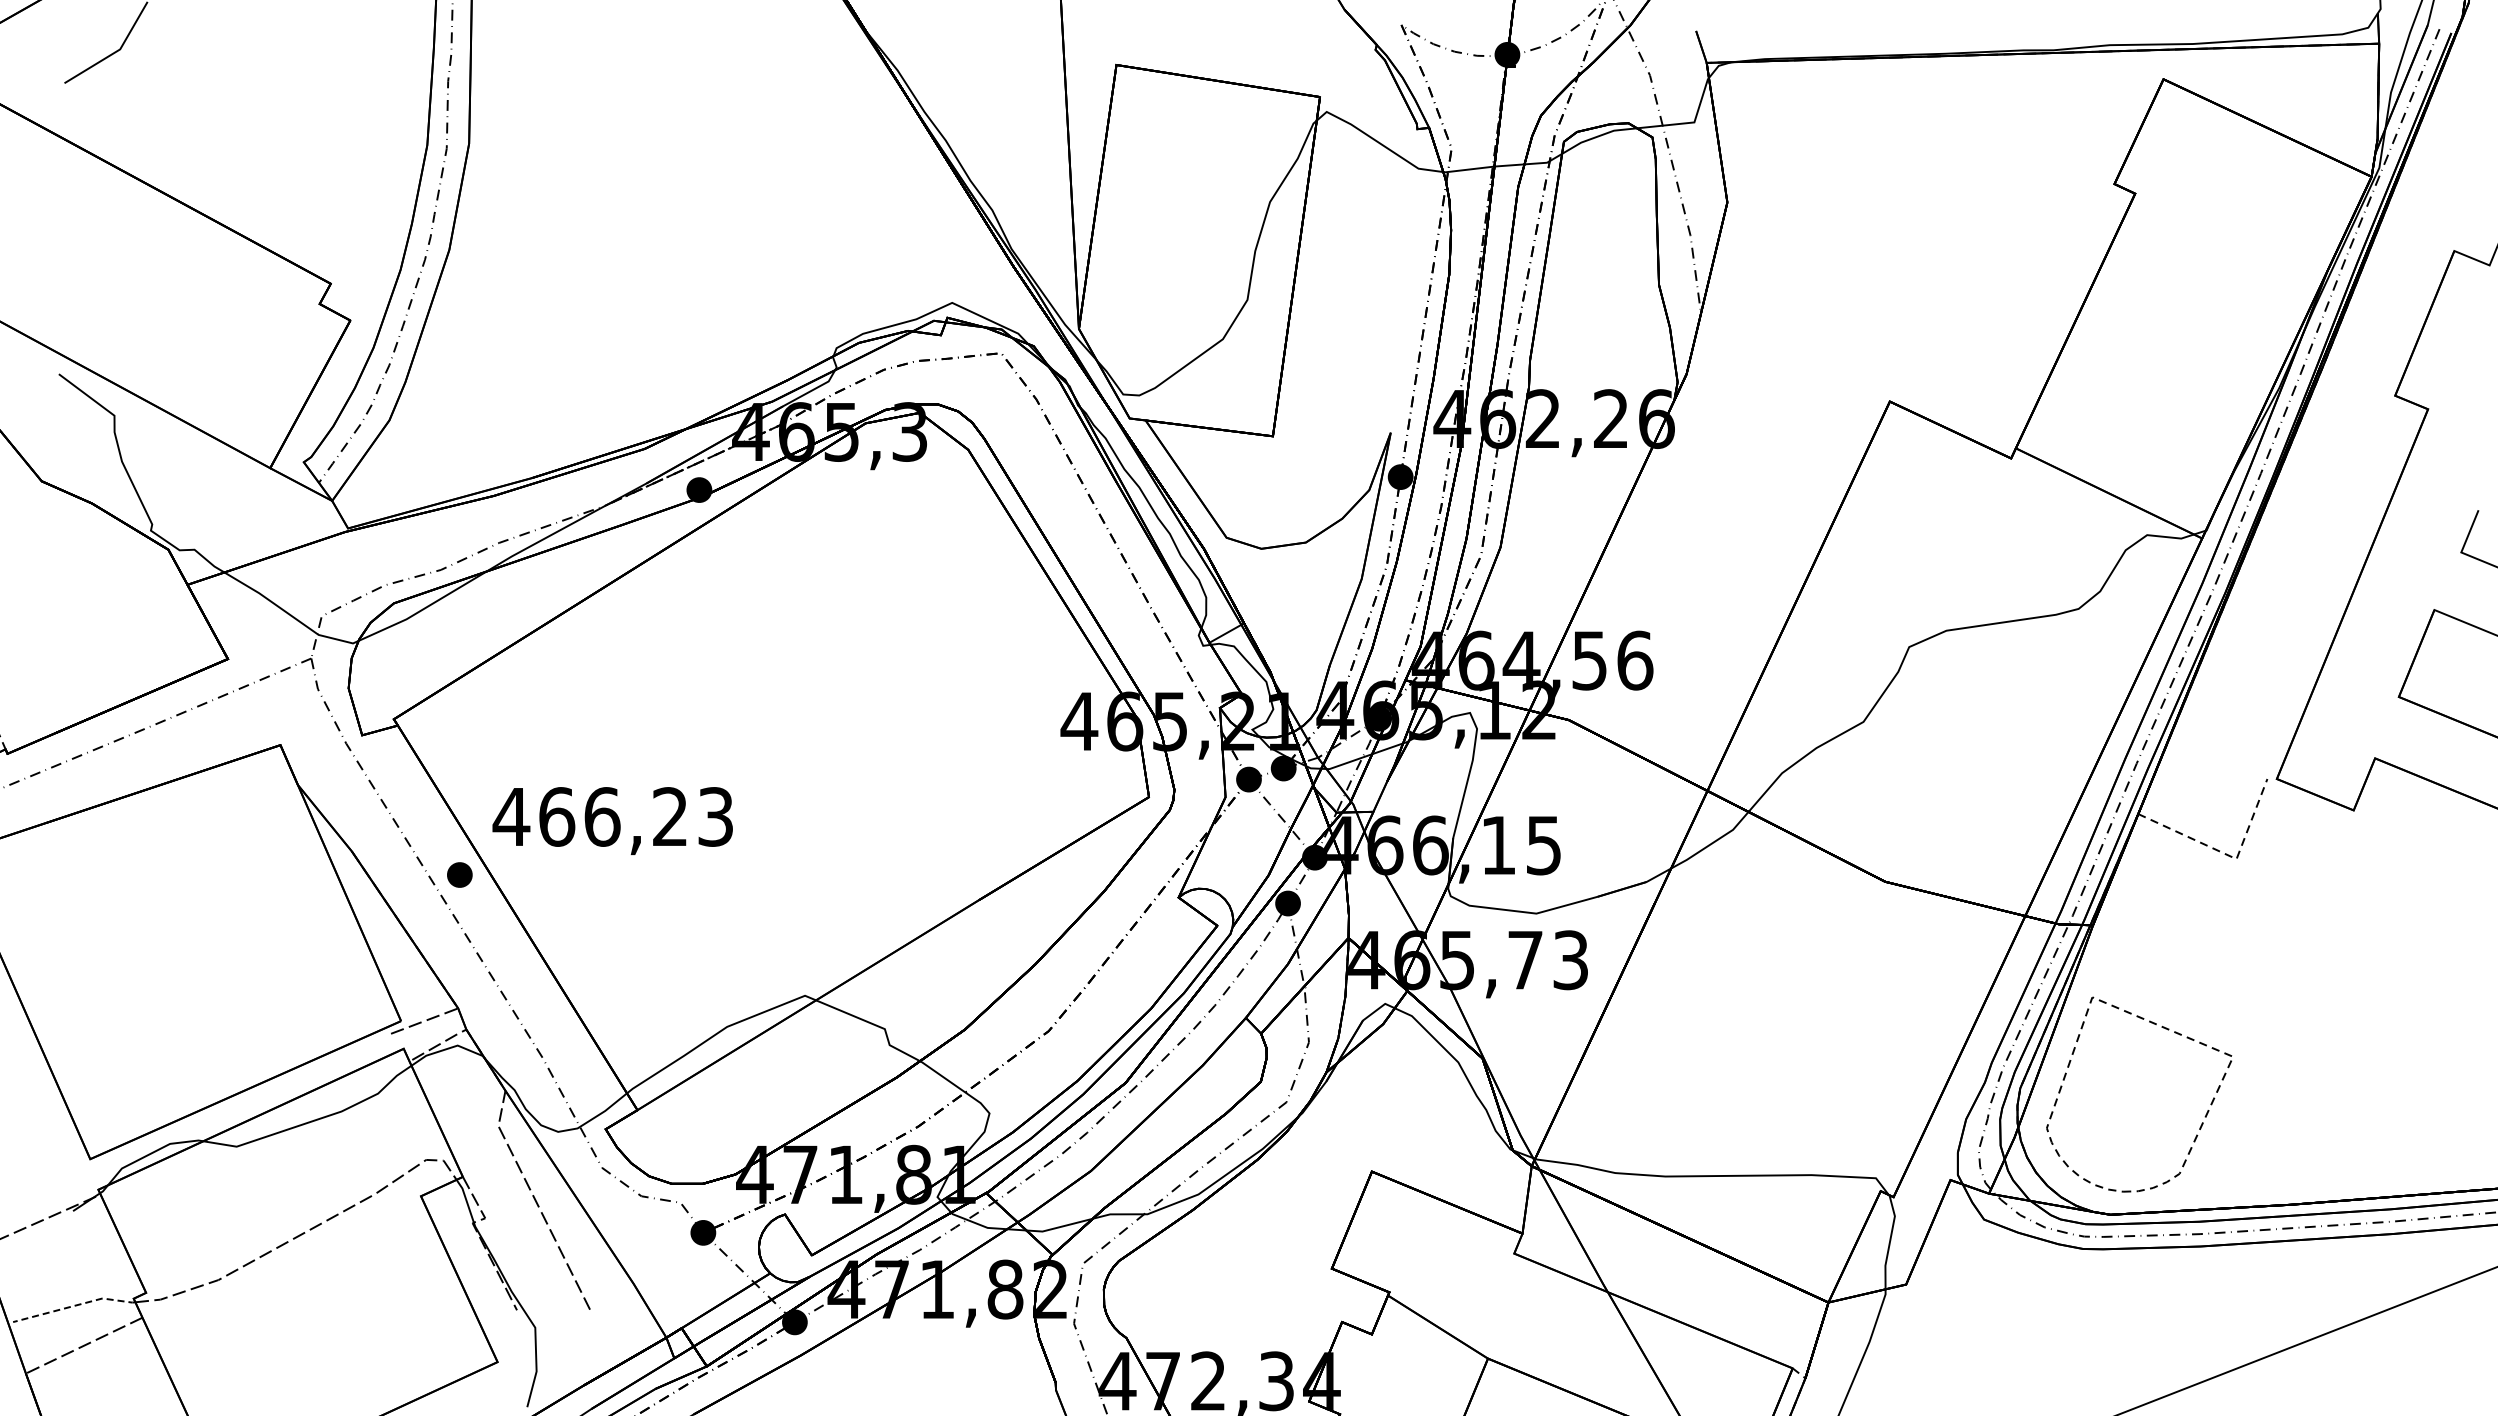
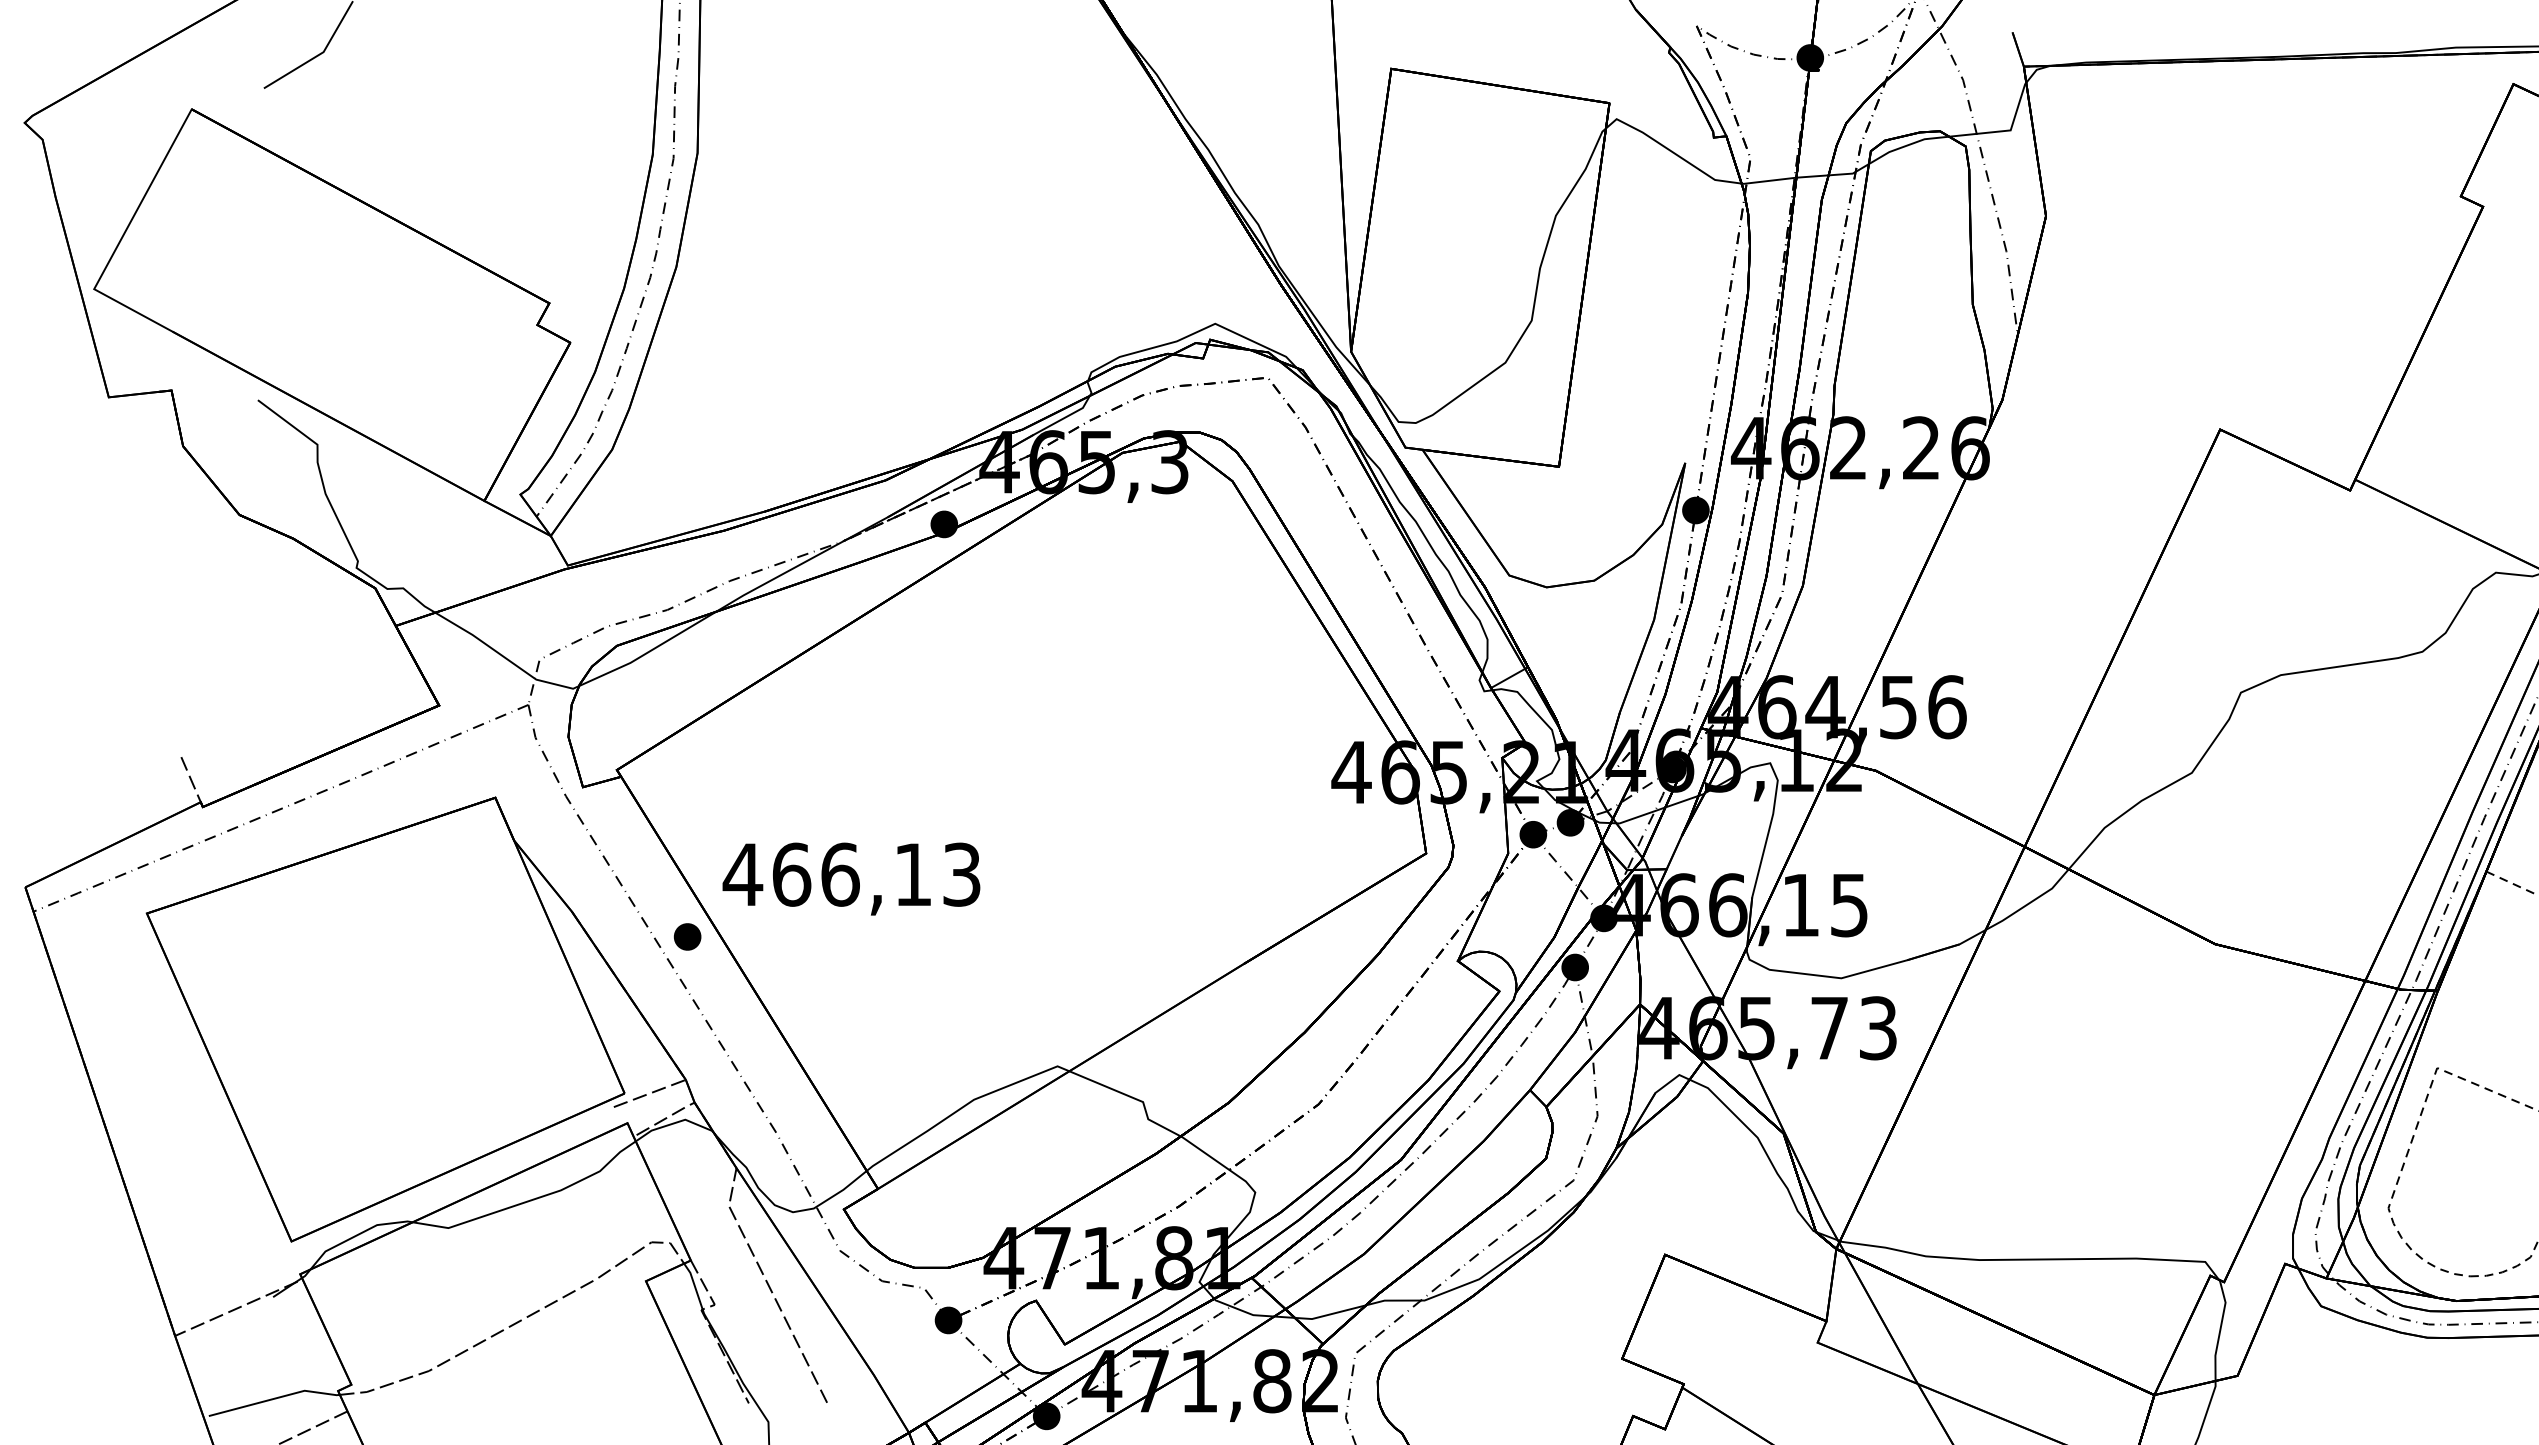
text: (669, 816) -> (912, 874), 466,23 -> 466,13
line: (74, 1305) -> (274, 1398), dashed -> solid

